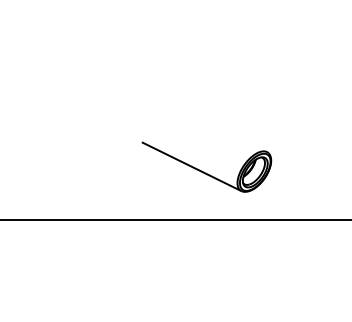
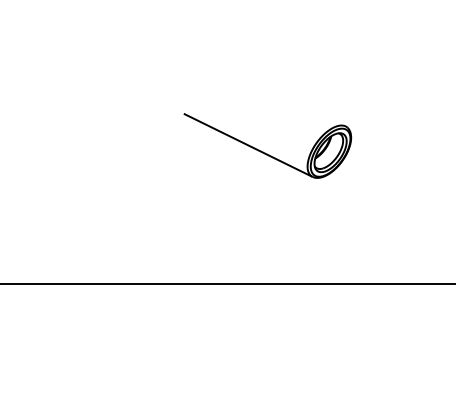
part: (203, 171) -> (263, 151), moved

